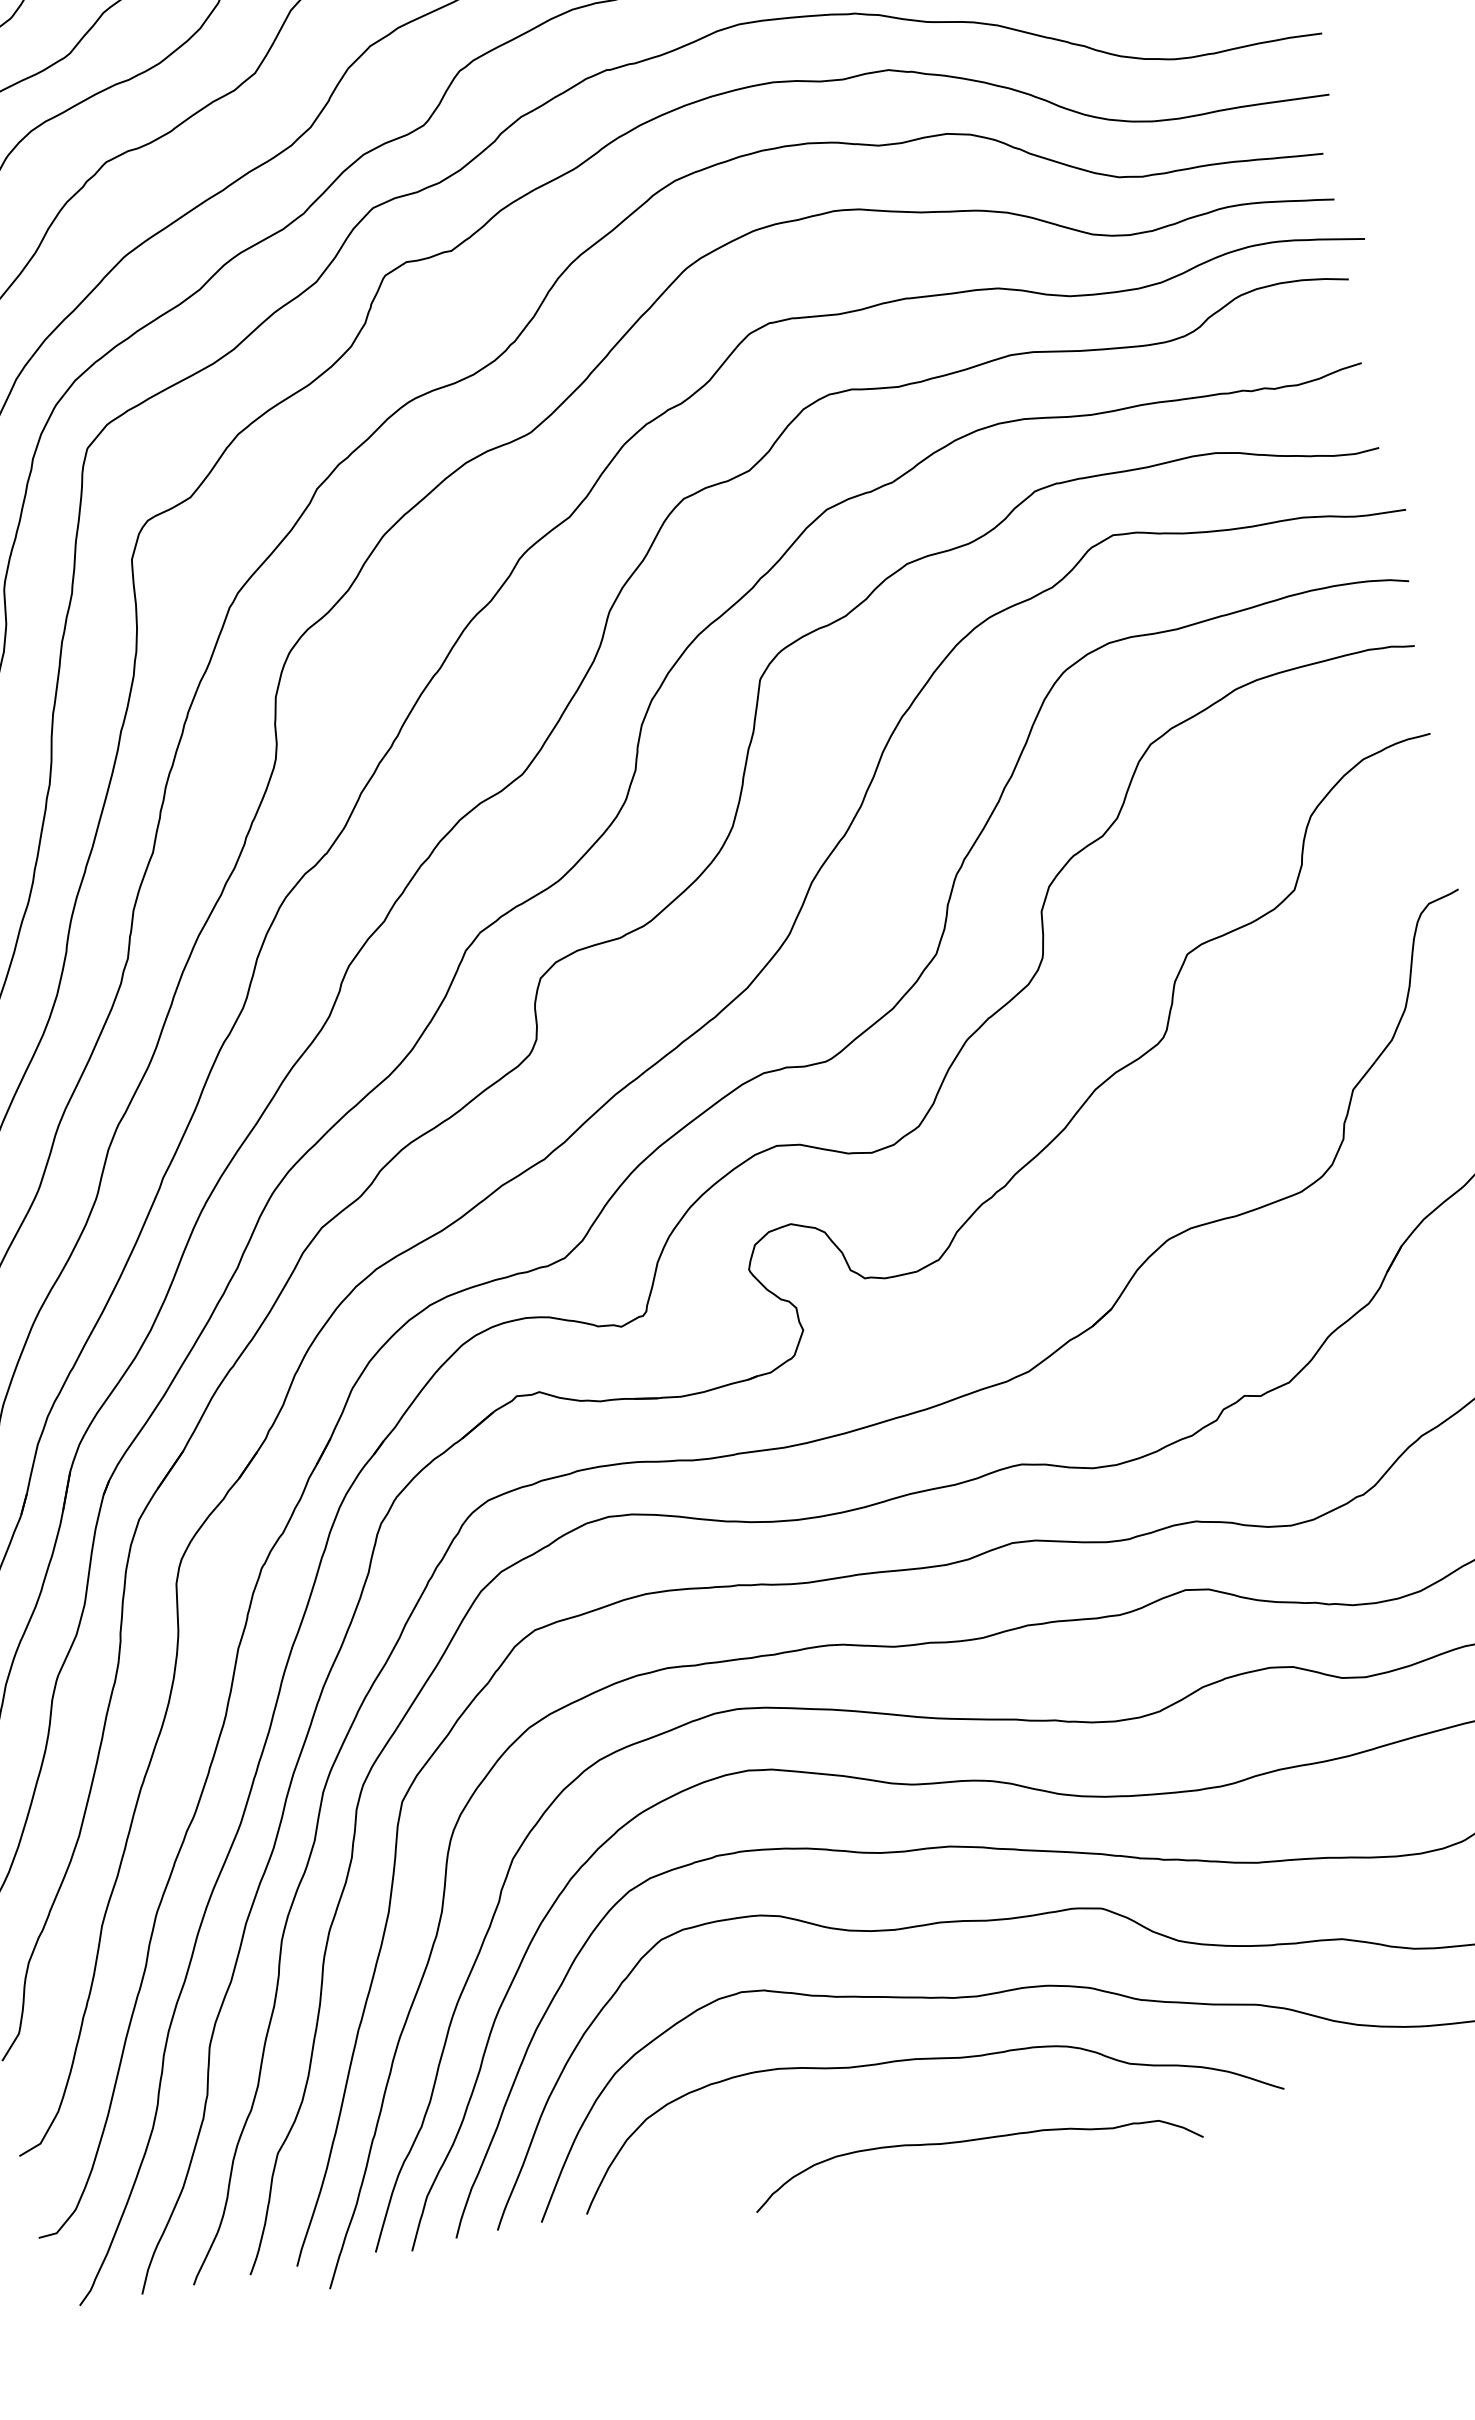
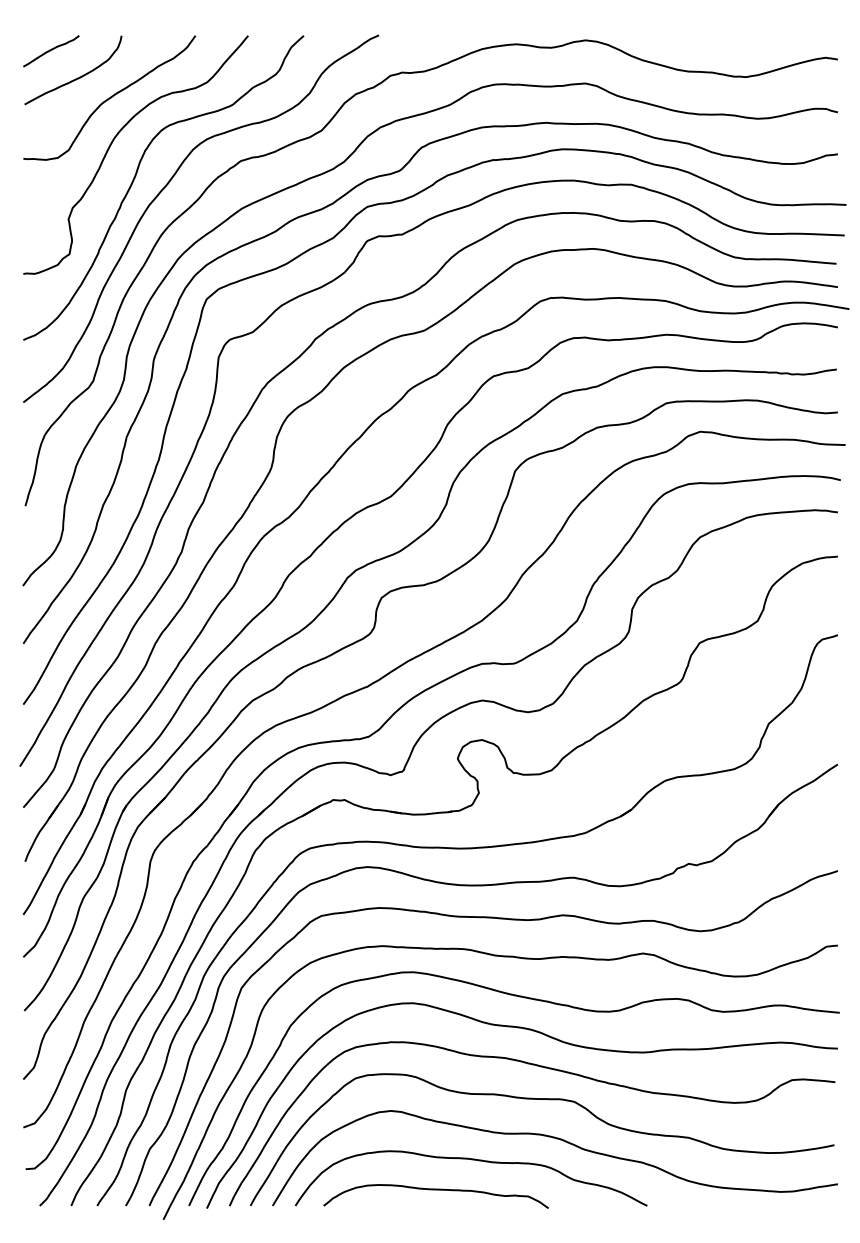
curve: (972, 2142) -> (435, 1190), moved

